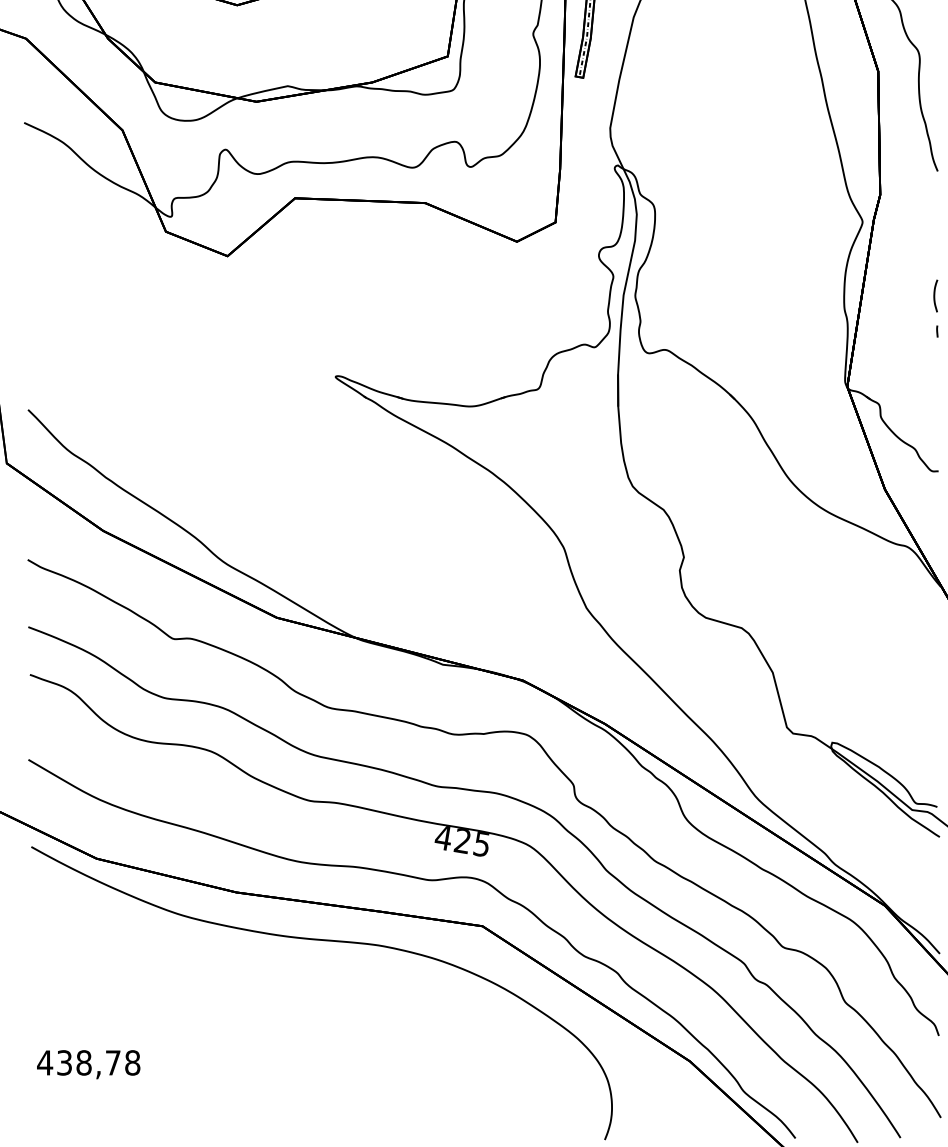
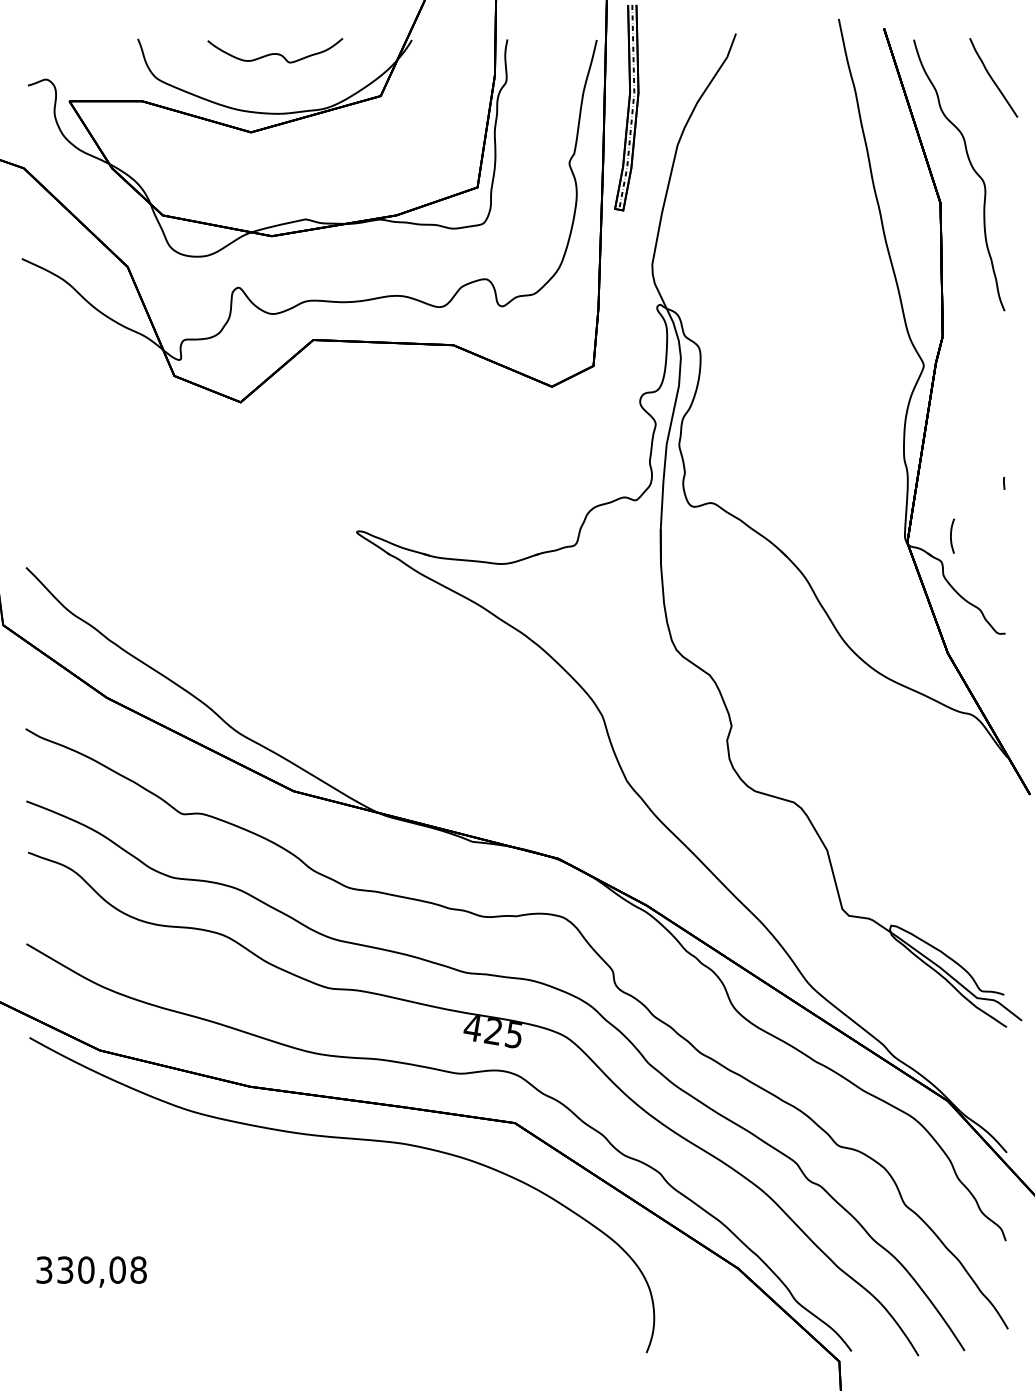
curve: (934, 295) -> (951, 535), moved
text: (78, 1062) -> (80, 1269), 438,78 -> 330,08

